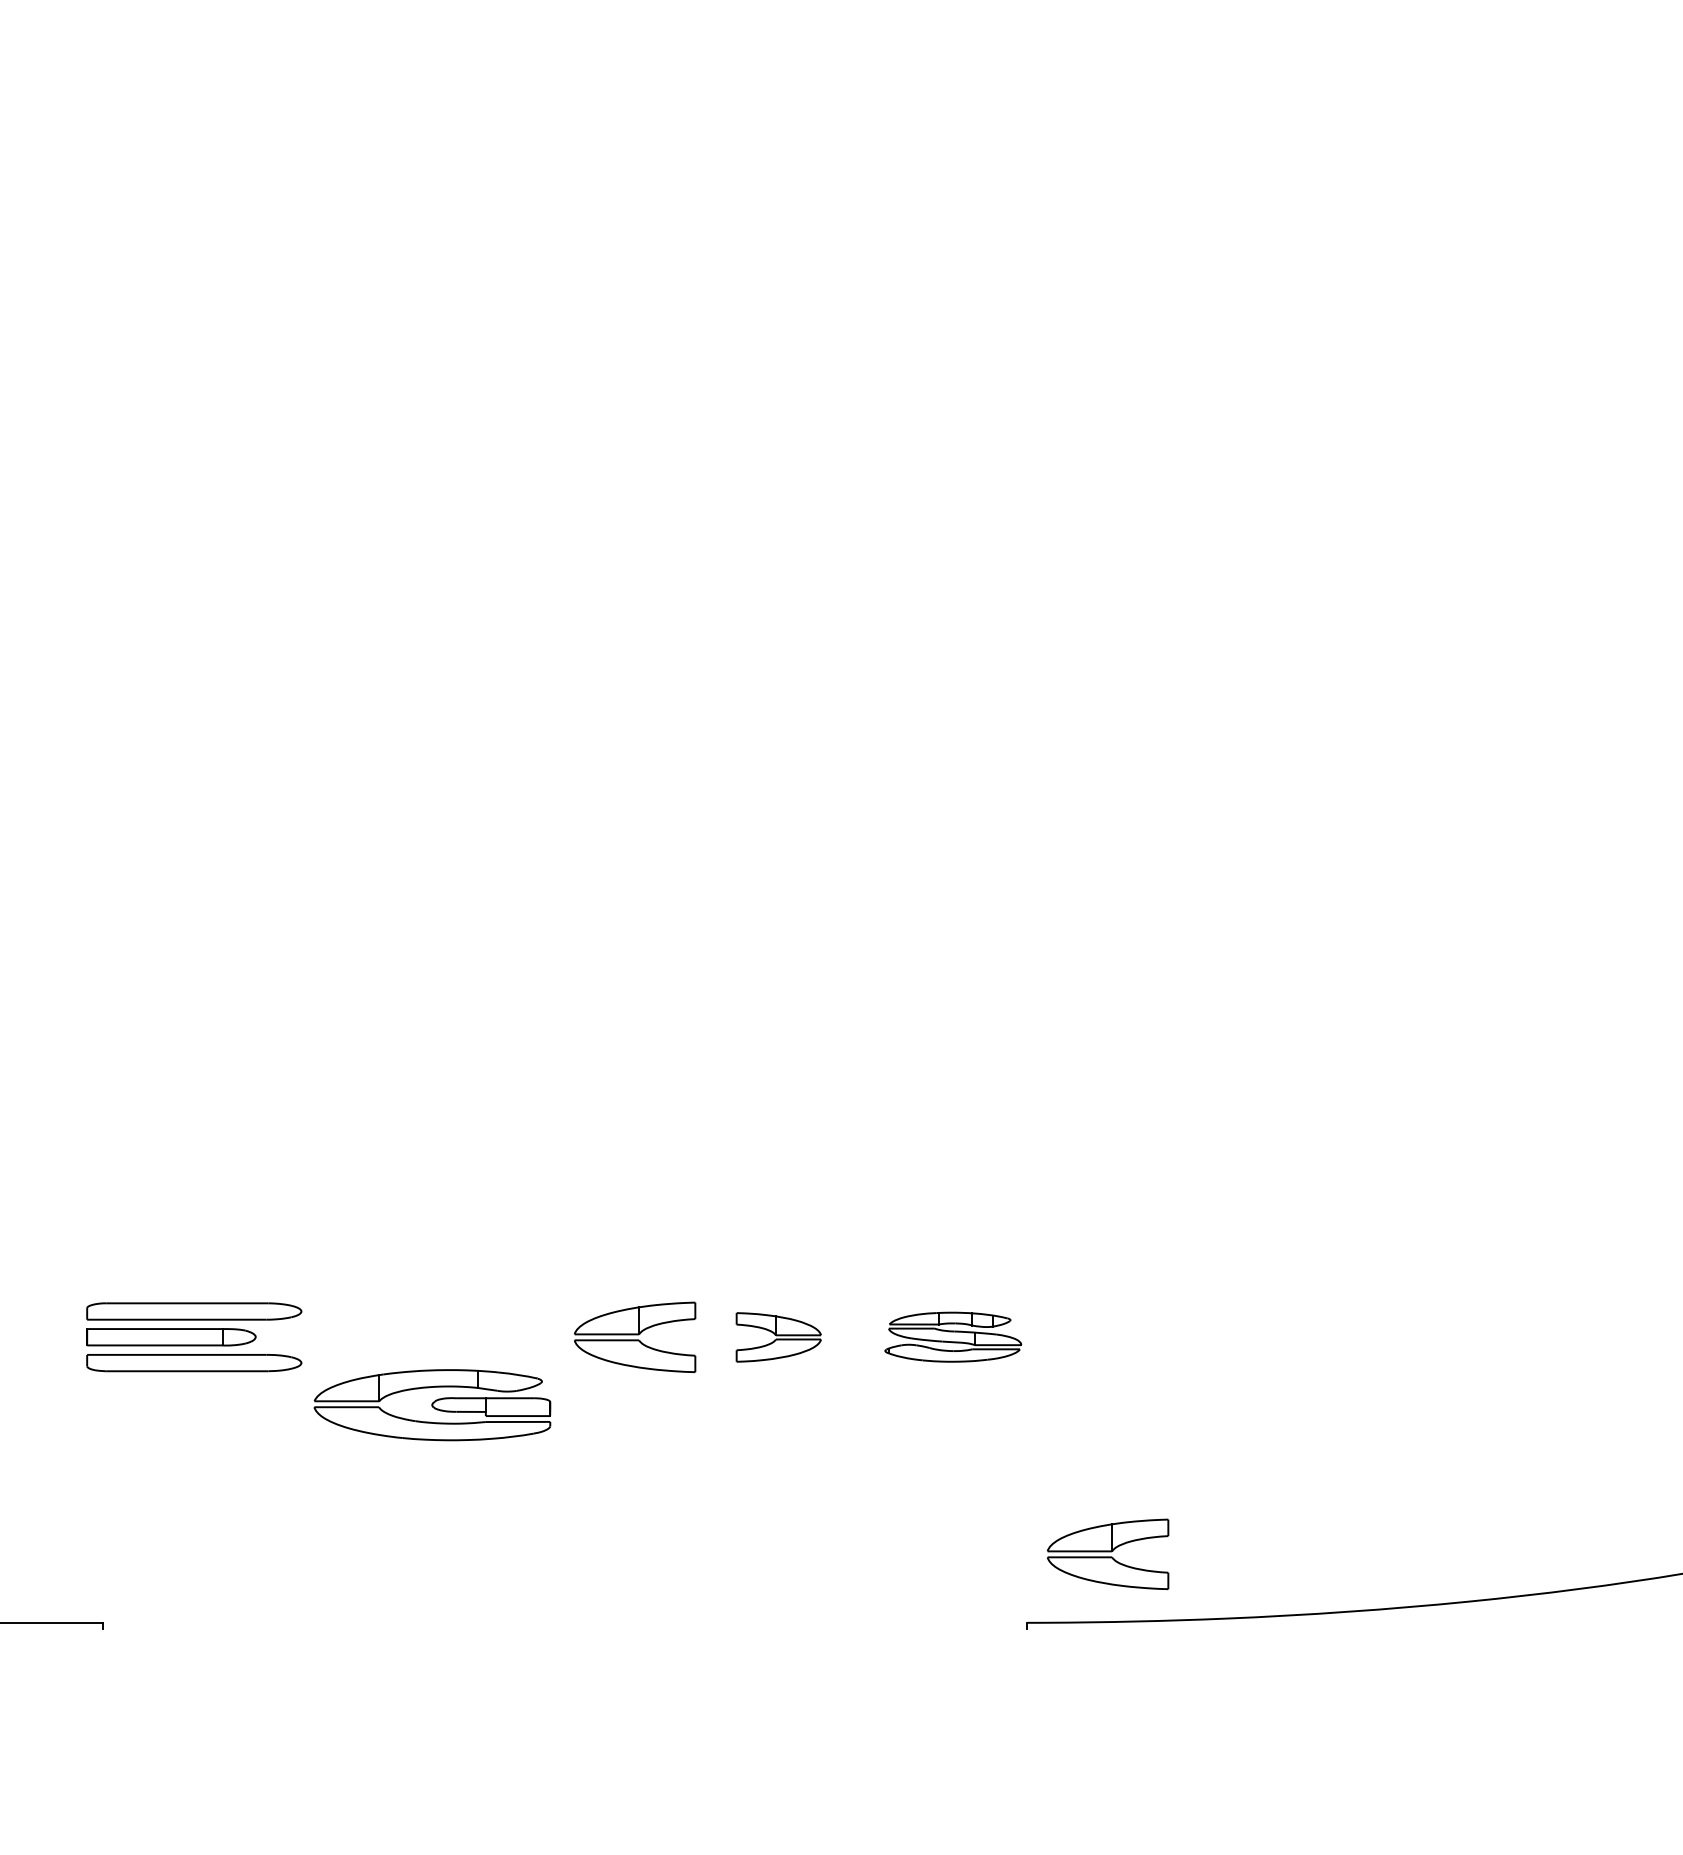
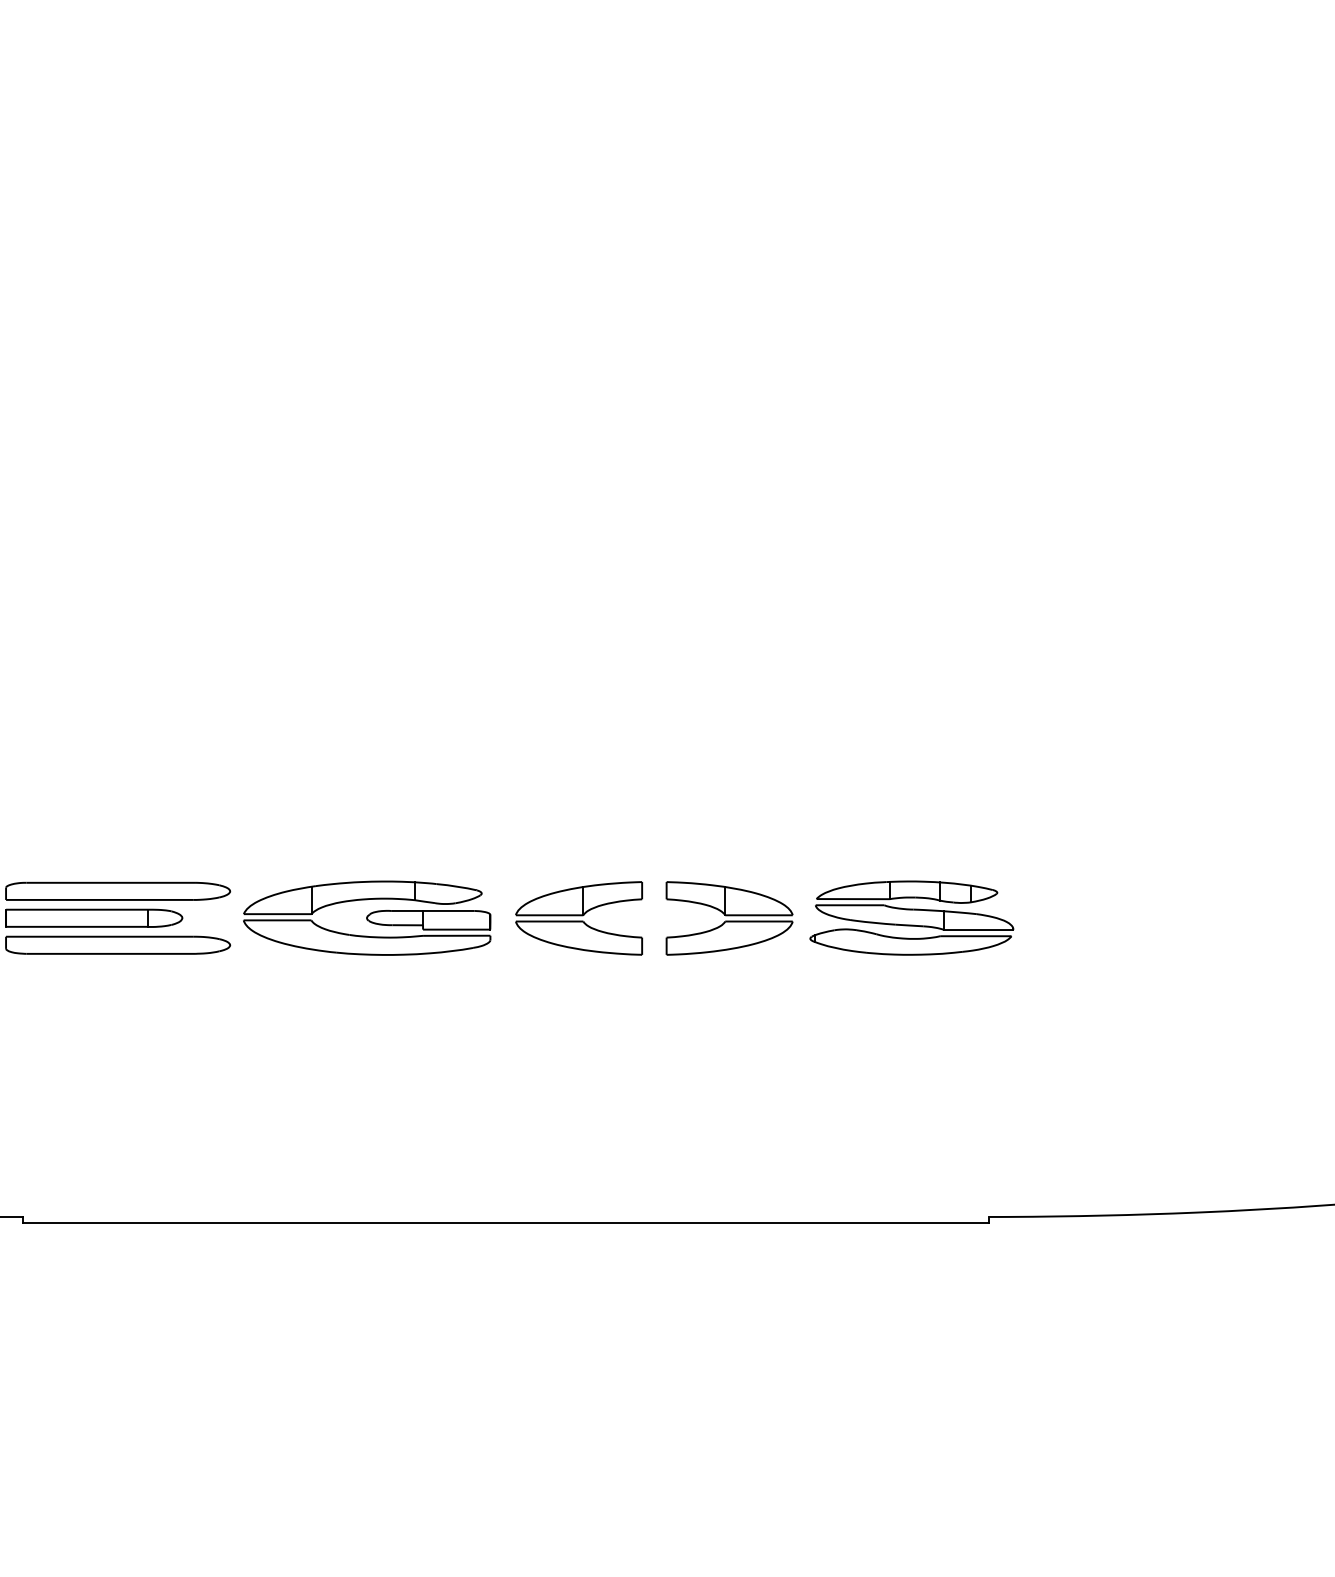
part: (778, 1337) -> (729, 918), size x1.43
part: (953, 1337) -> (912, 918), size x1.43
part: (432, 1405) -> (367, 918), moved
part: (1108, 1554) -> (1074, 1145), removed
line: (565, 1628) -> (506, 1222), added

